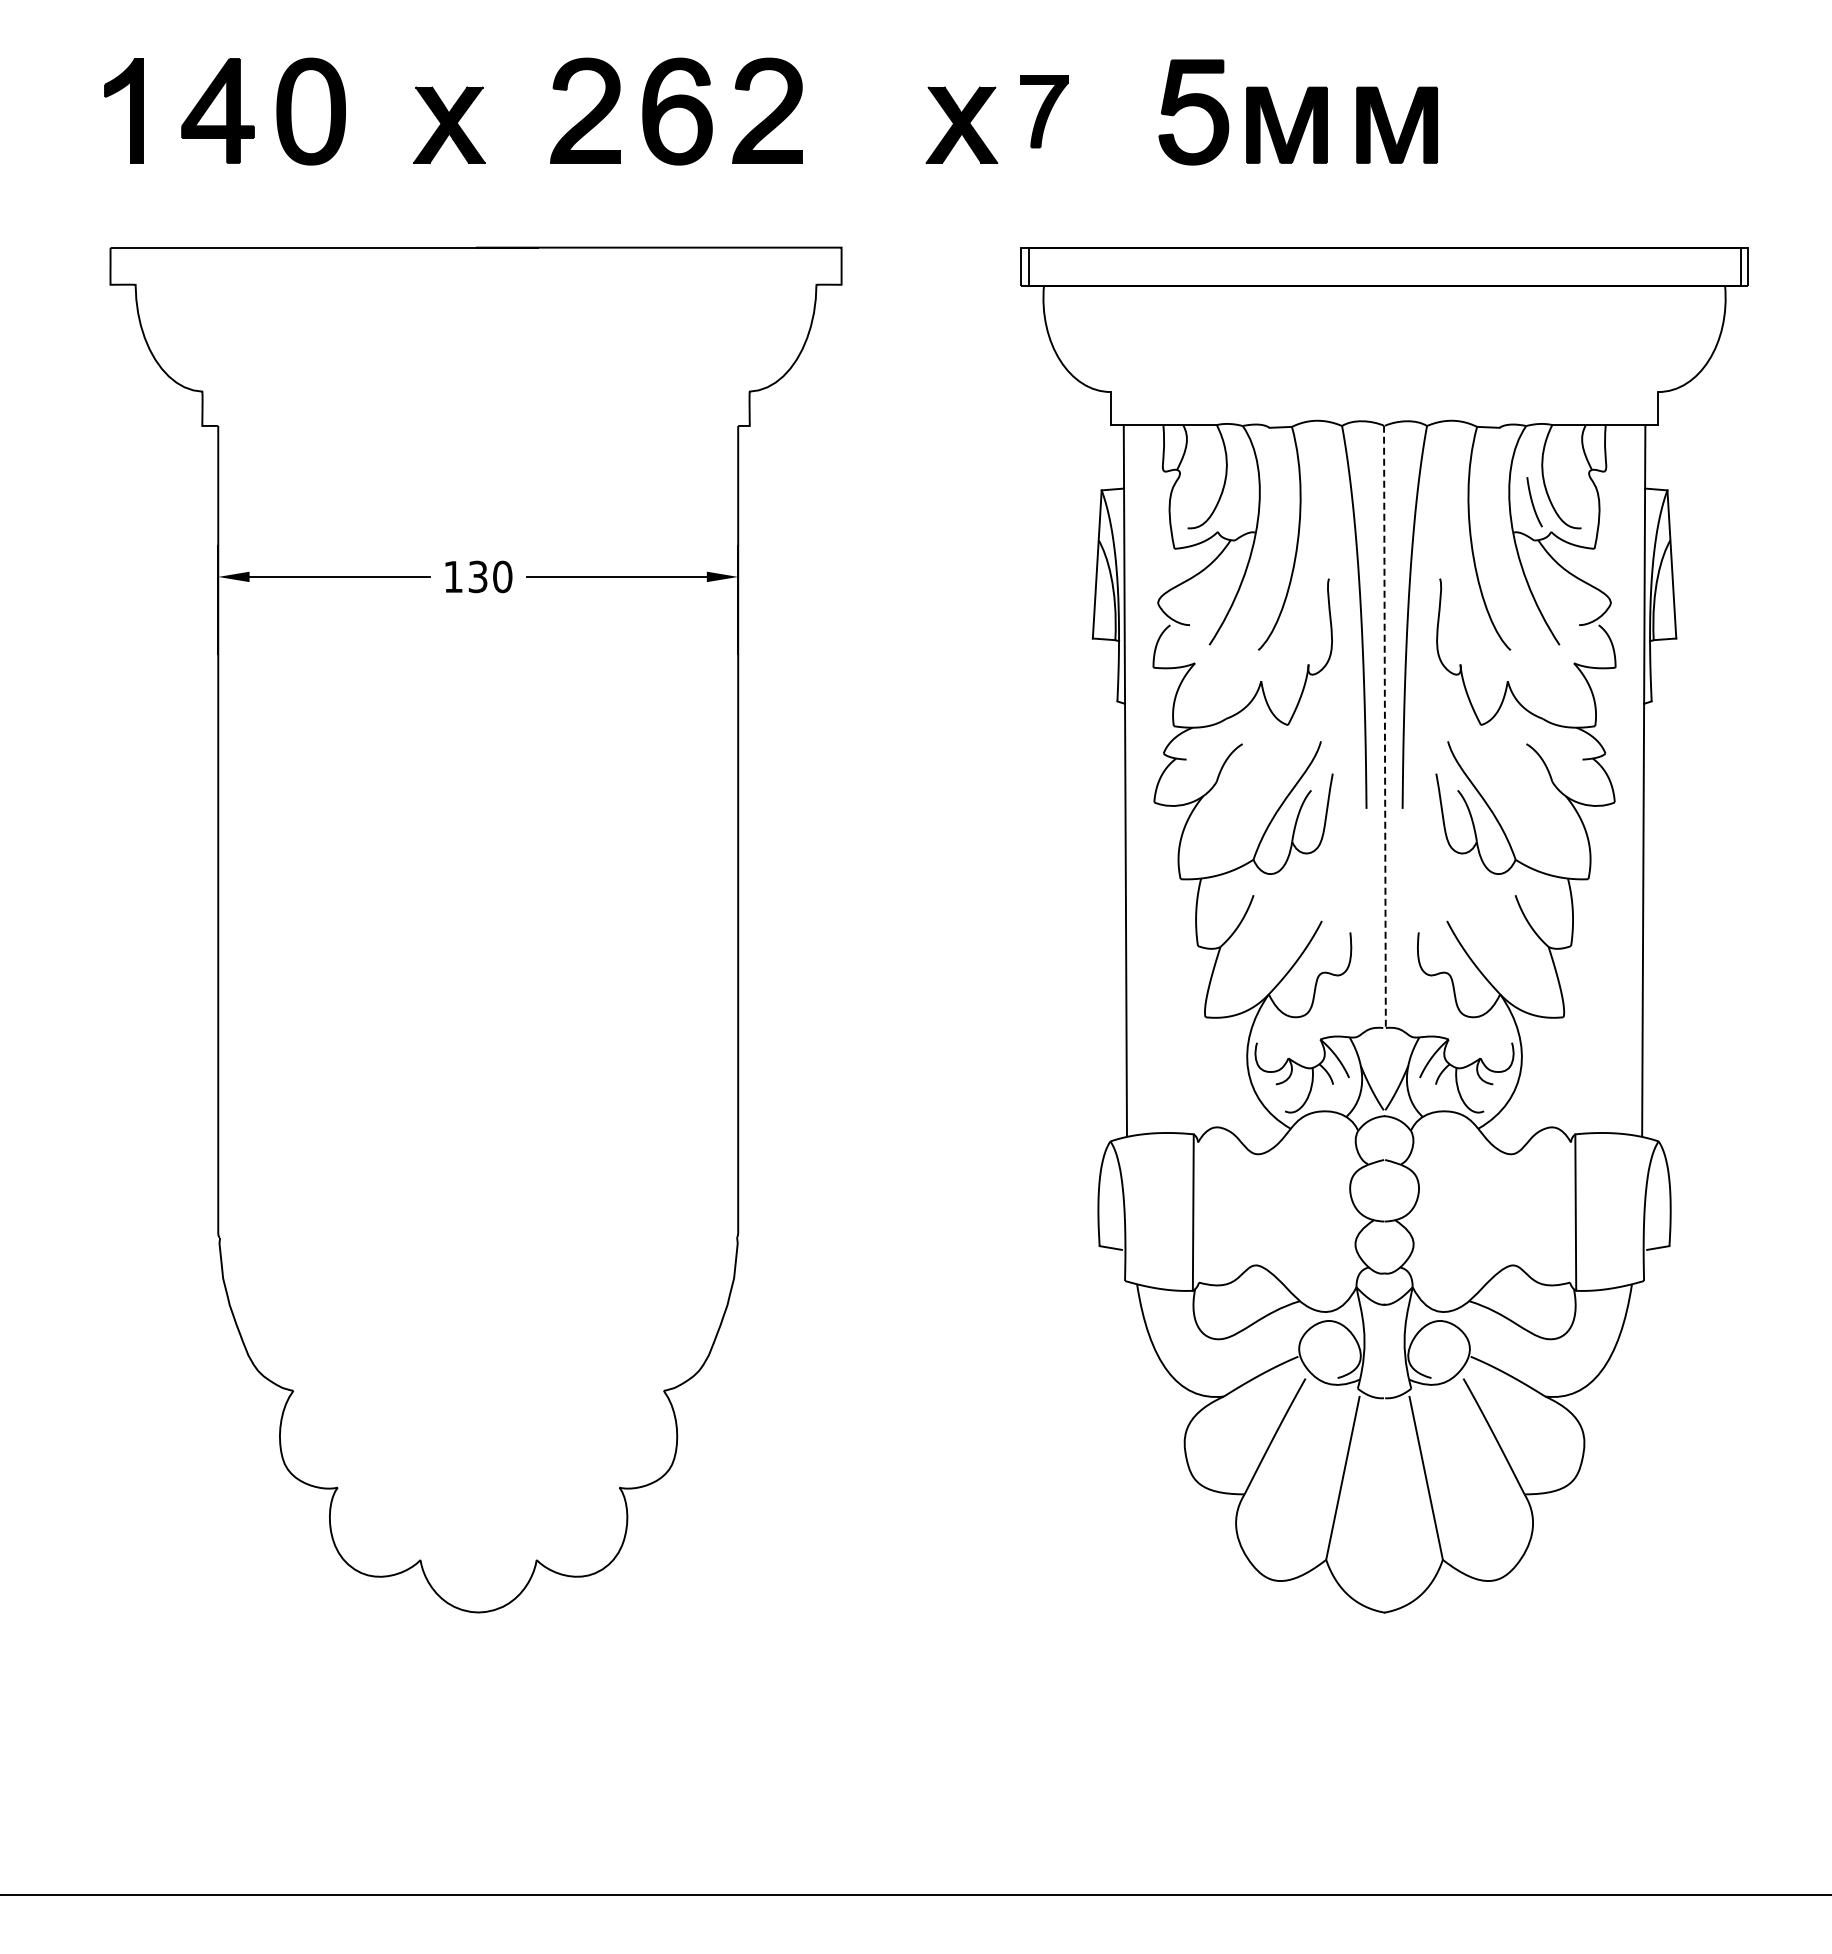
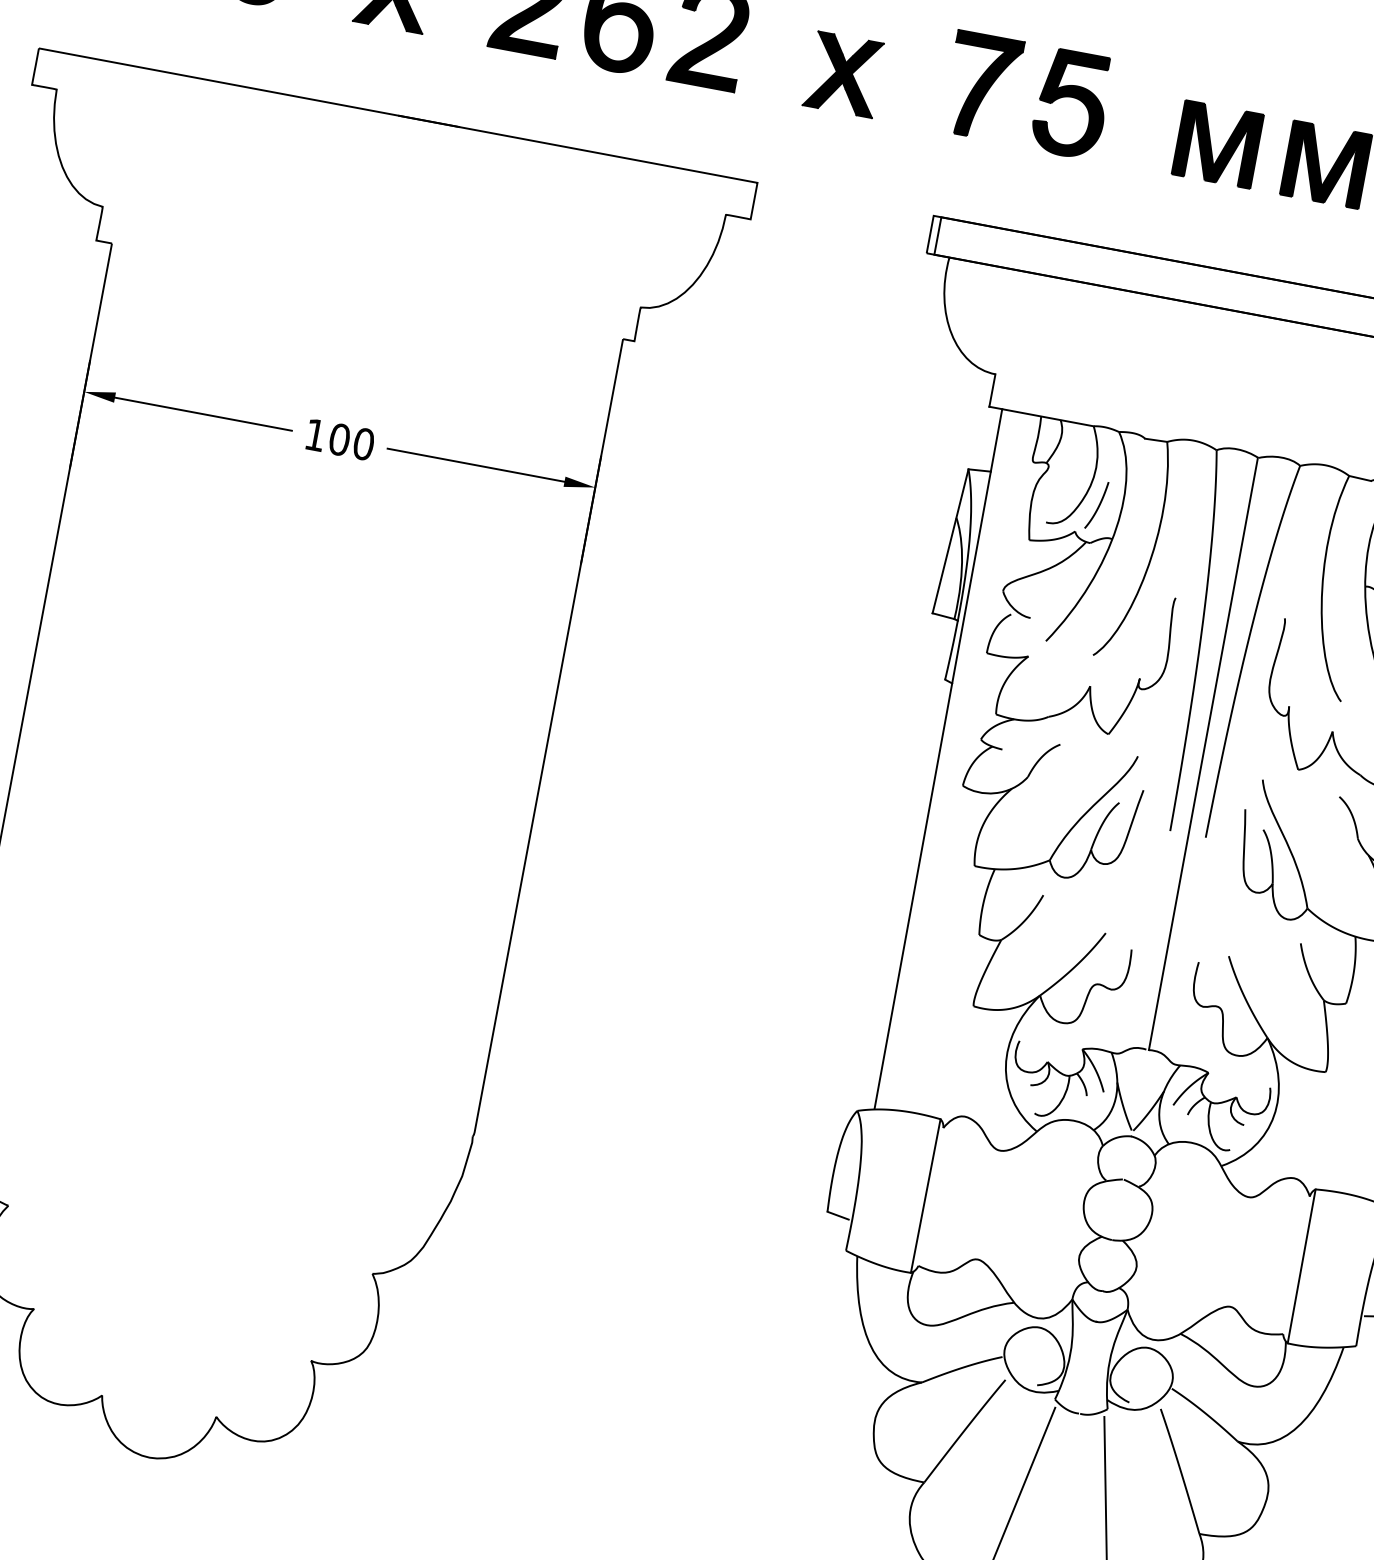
part: (1044, 111) -> (982, 86), size x1.43
part: (1193, 112) -> (1071, 104), moved
part: (961, 124) -> (843, 73), moved
curve: (1235, 502) -> (1097, 505), added
text: (477, 576) -> (339, 439), 130 -> 100
line: (1384, 727) -> (1202, 754), dashed -> solid

